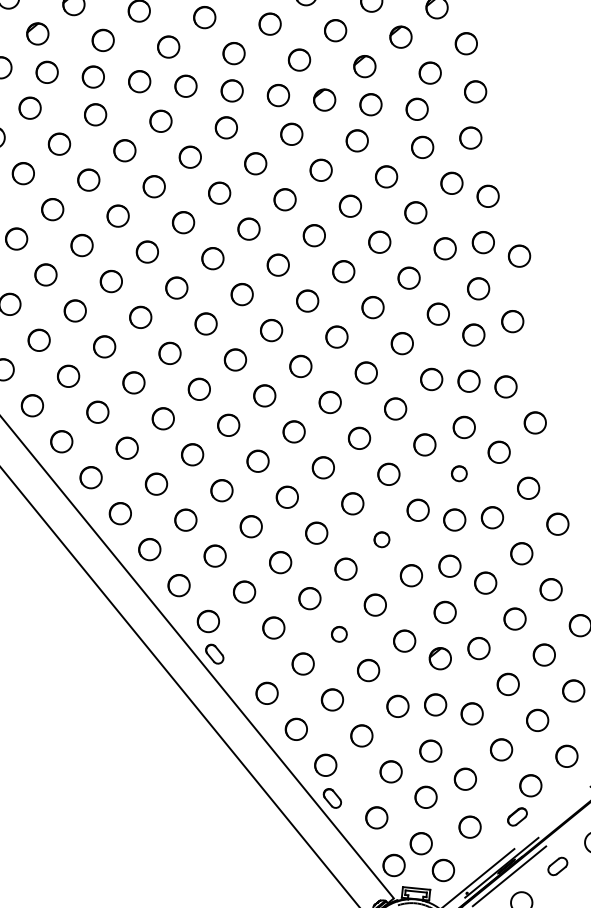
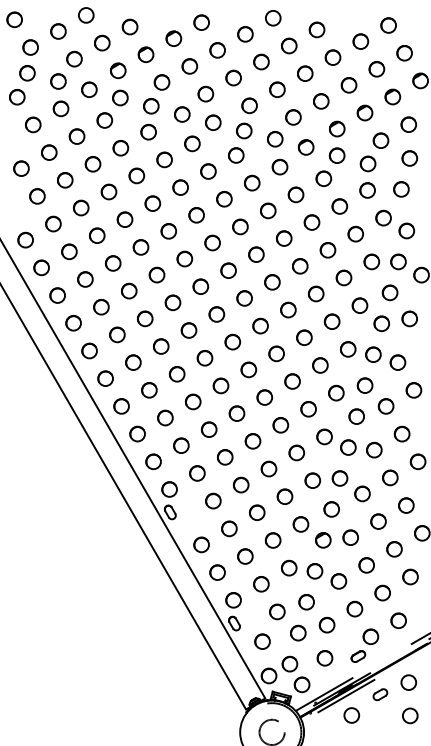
circle: (459, 473) -> (356, 416), size x1.43
part: (381, 539) -> (296, 452), size x1.43
circle: (339, 634) -> (257, 512), size x1.43

